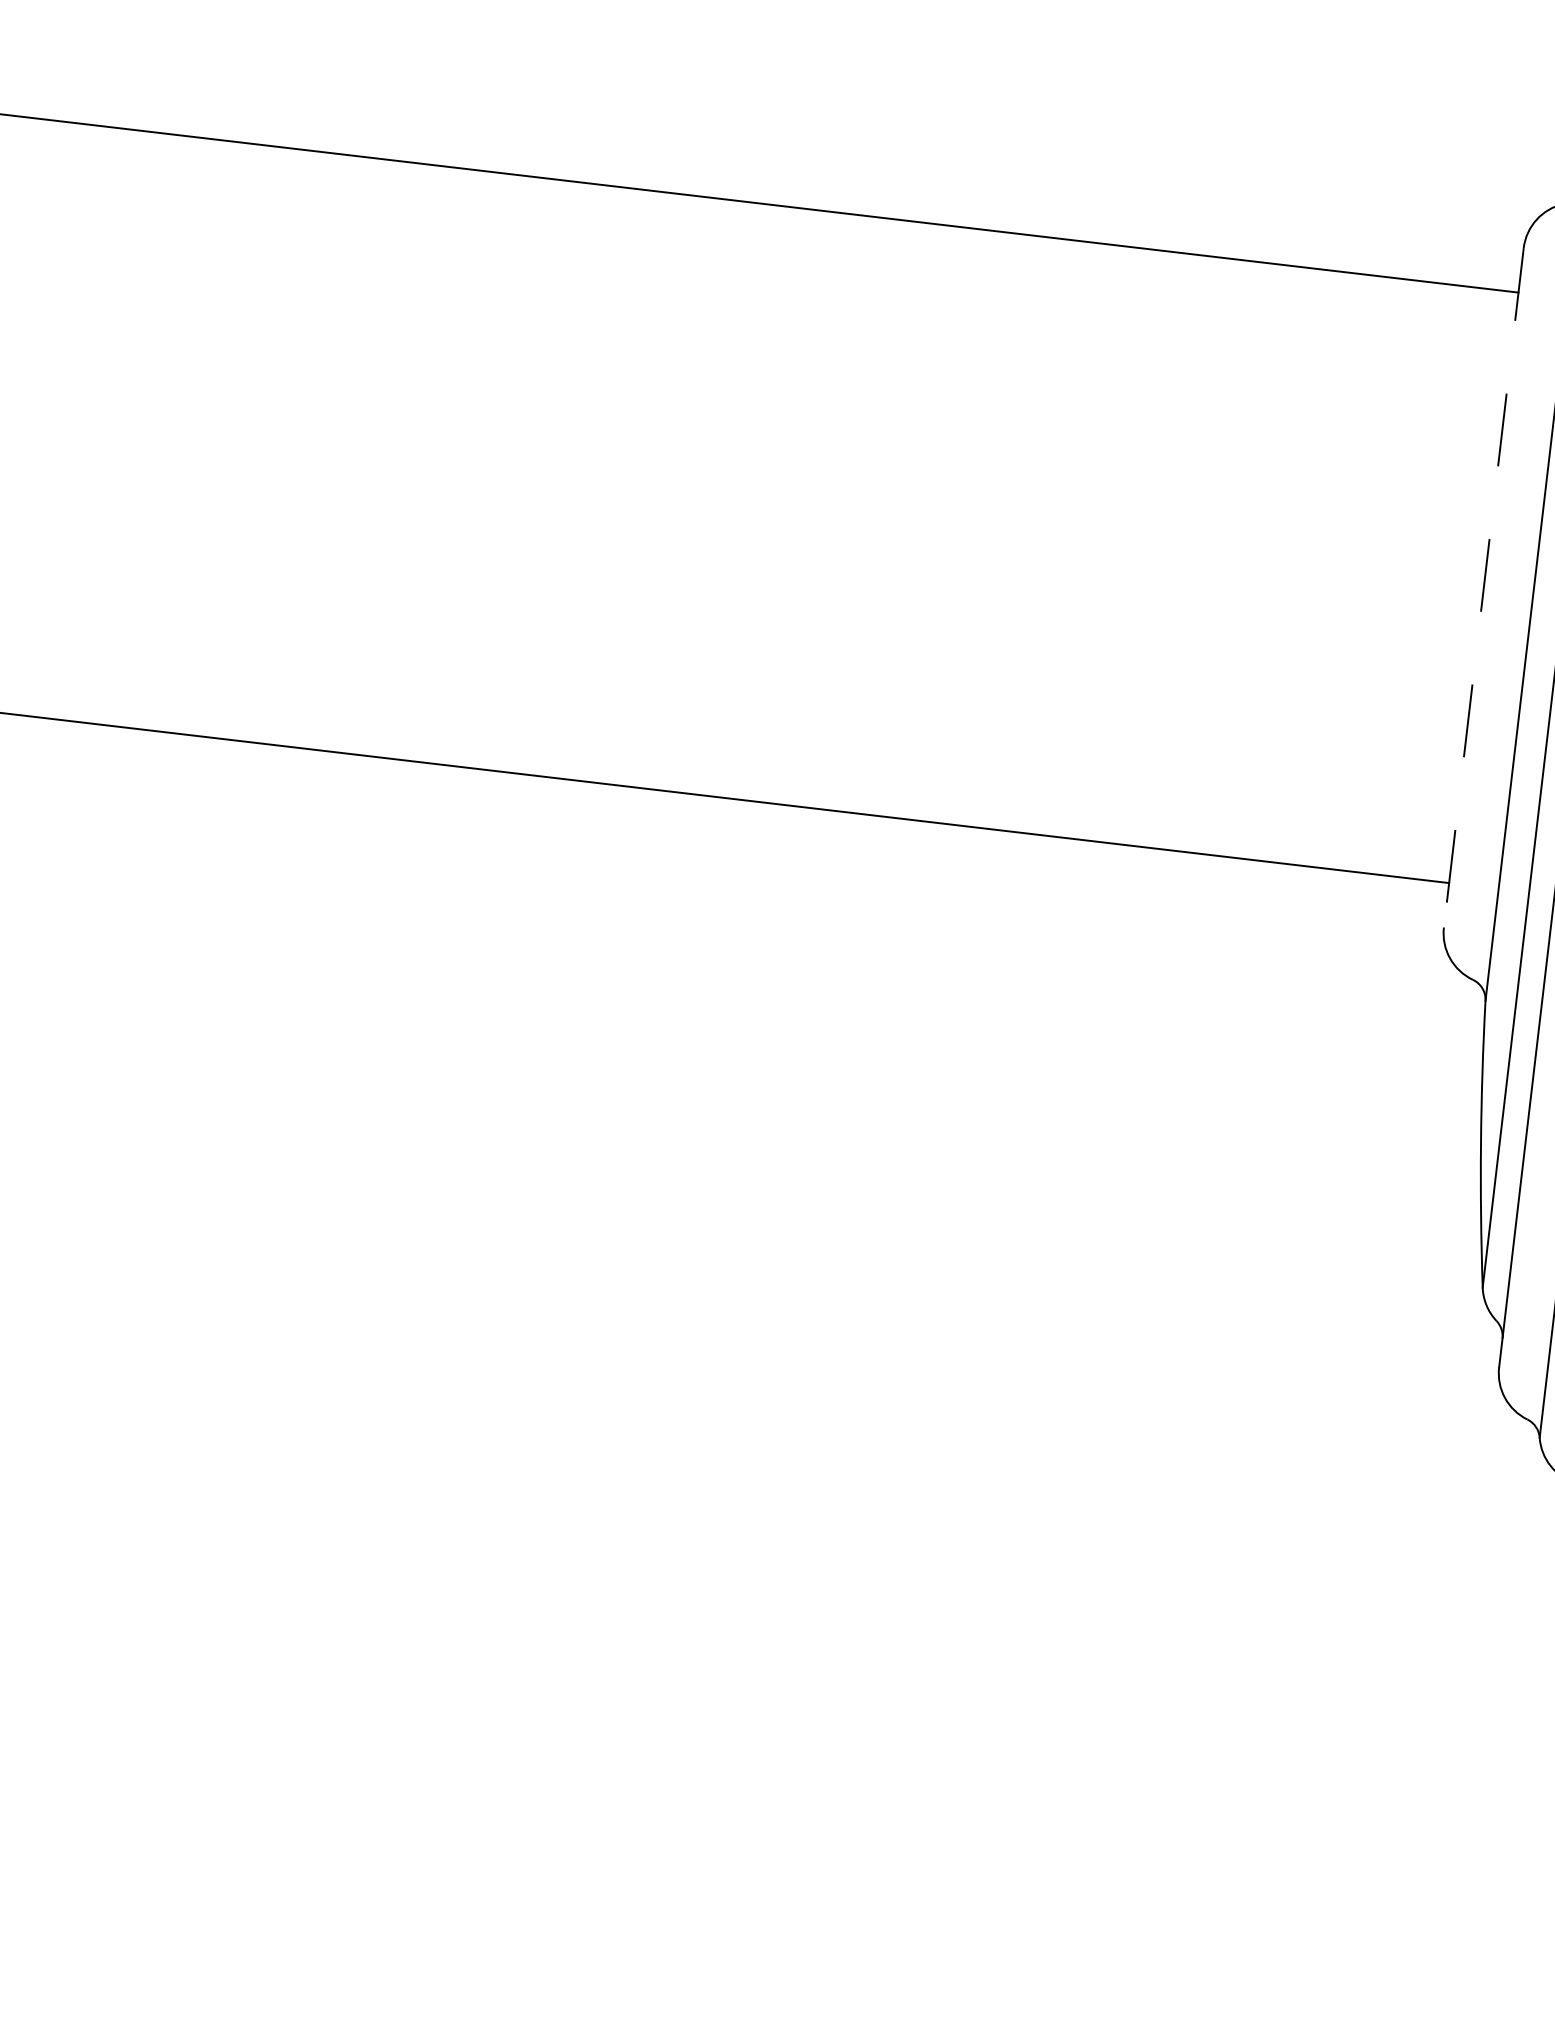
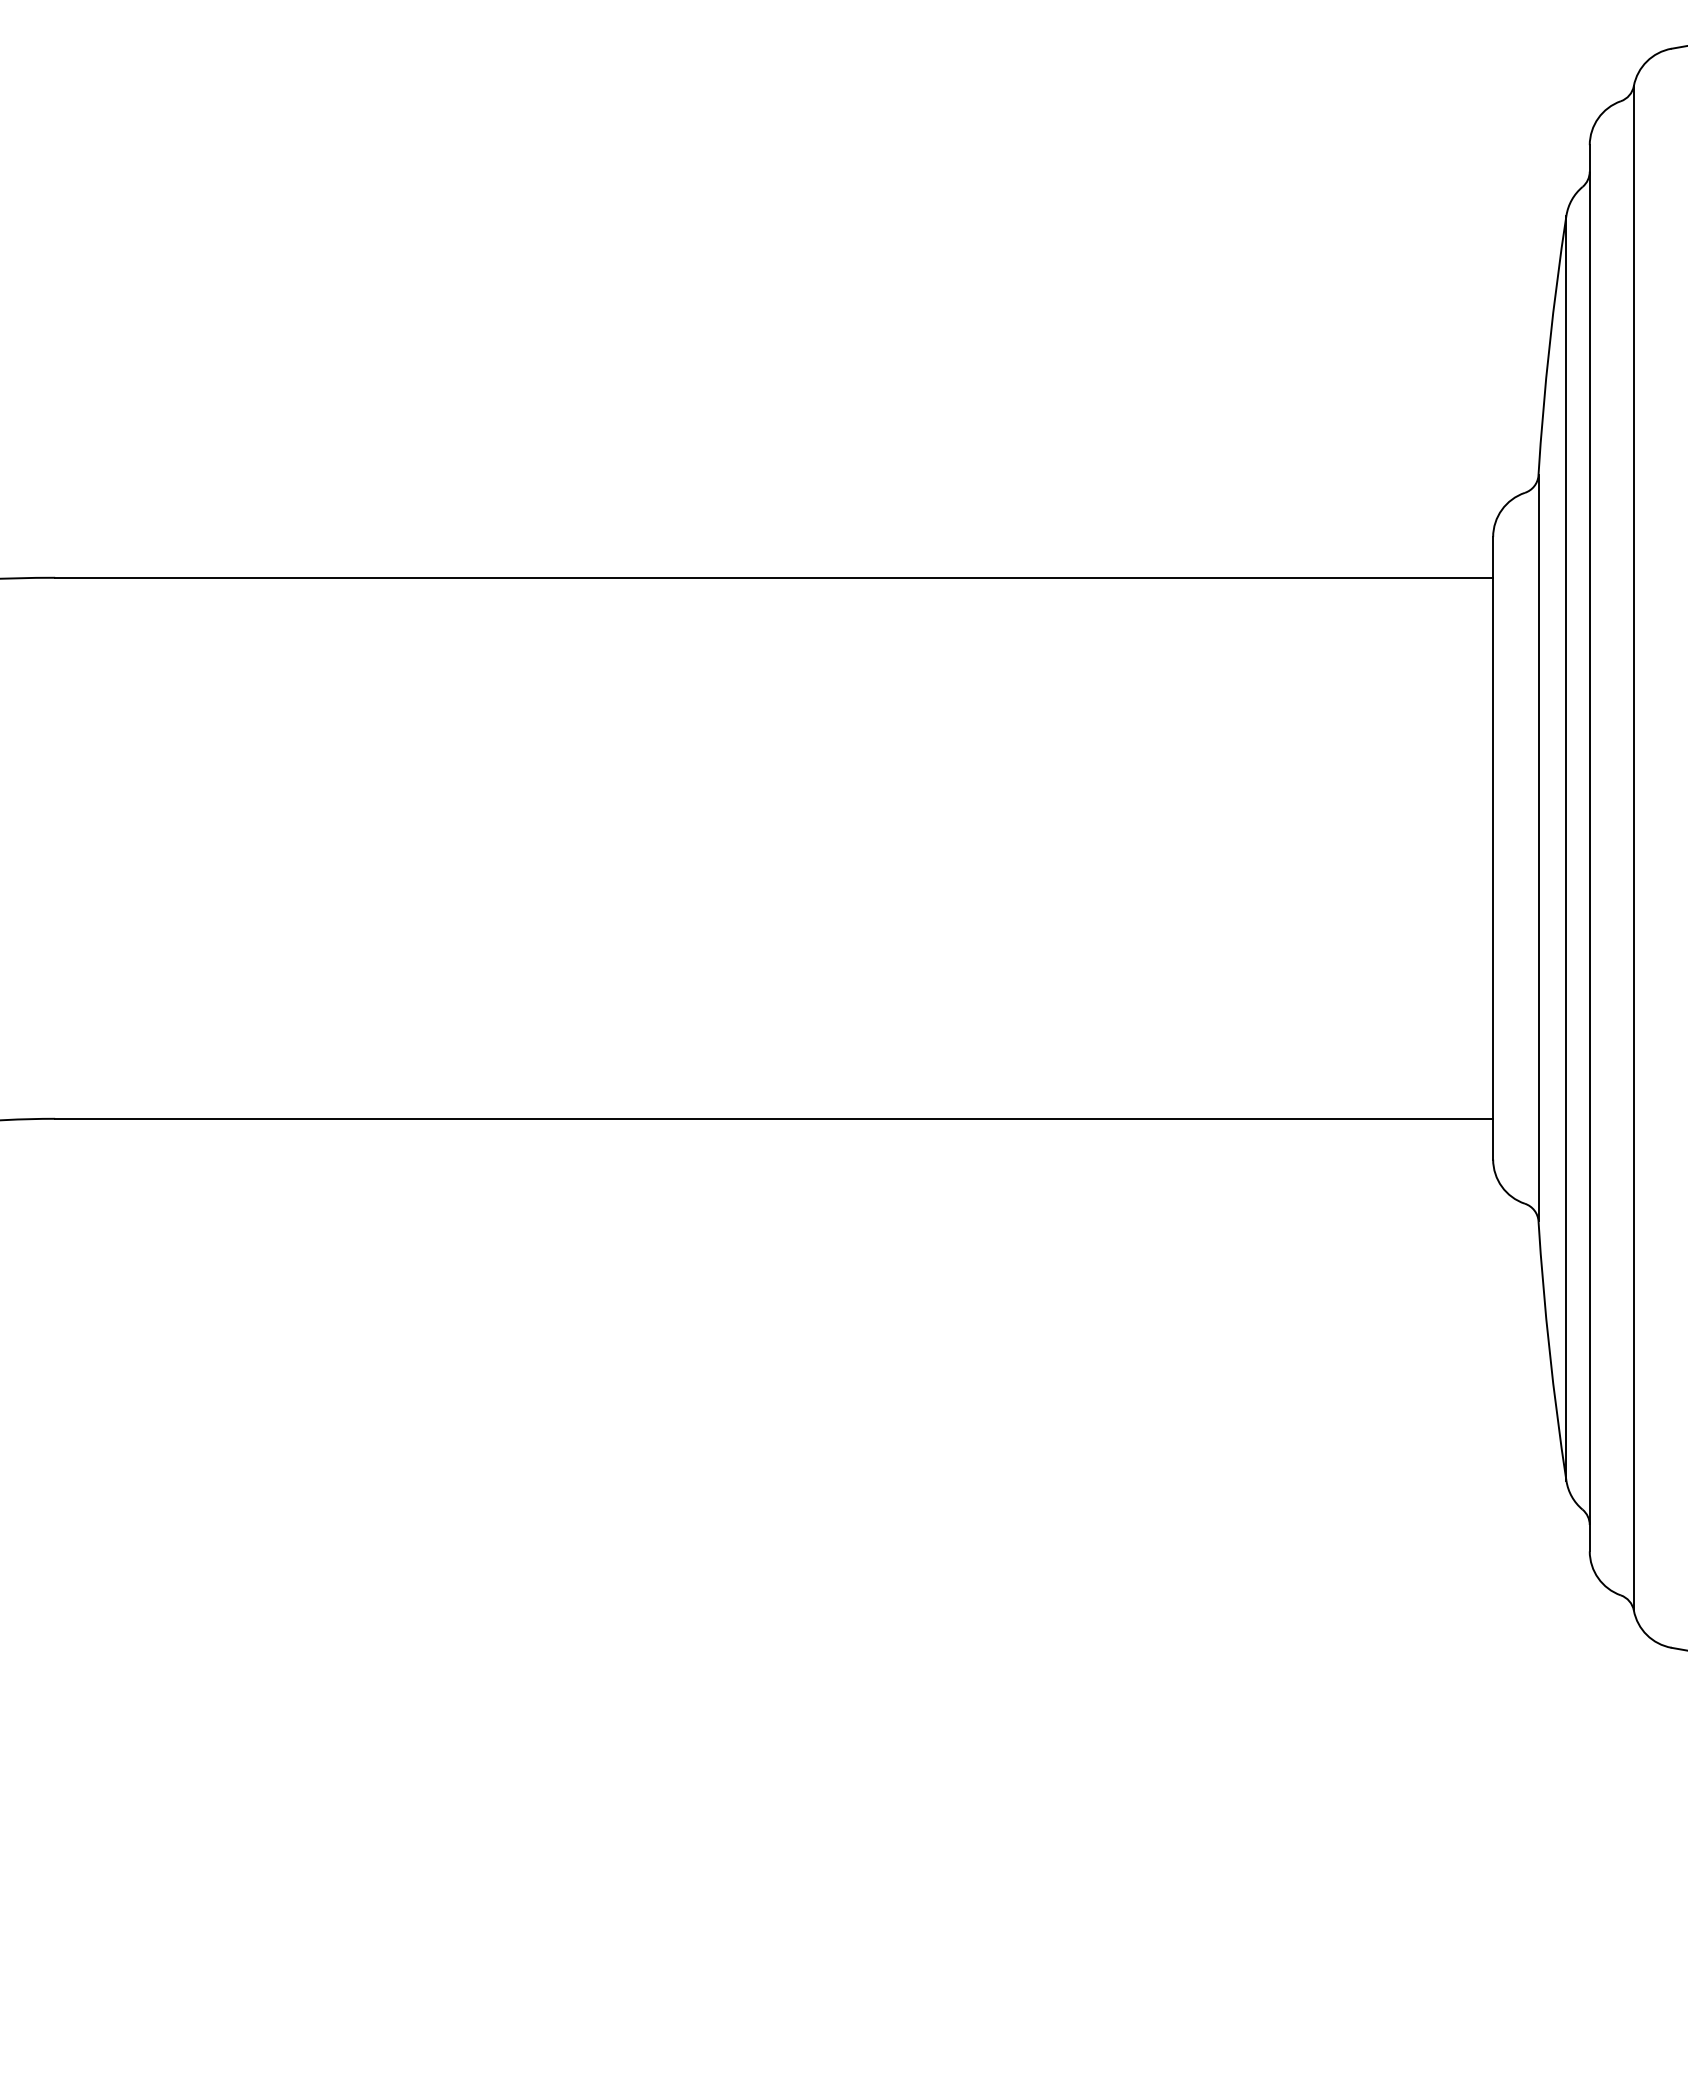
line: (1484, 588) -> (1493, 848), dashed -> solid

